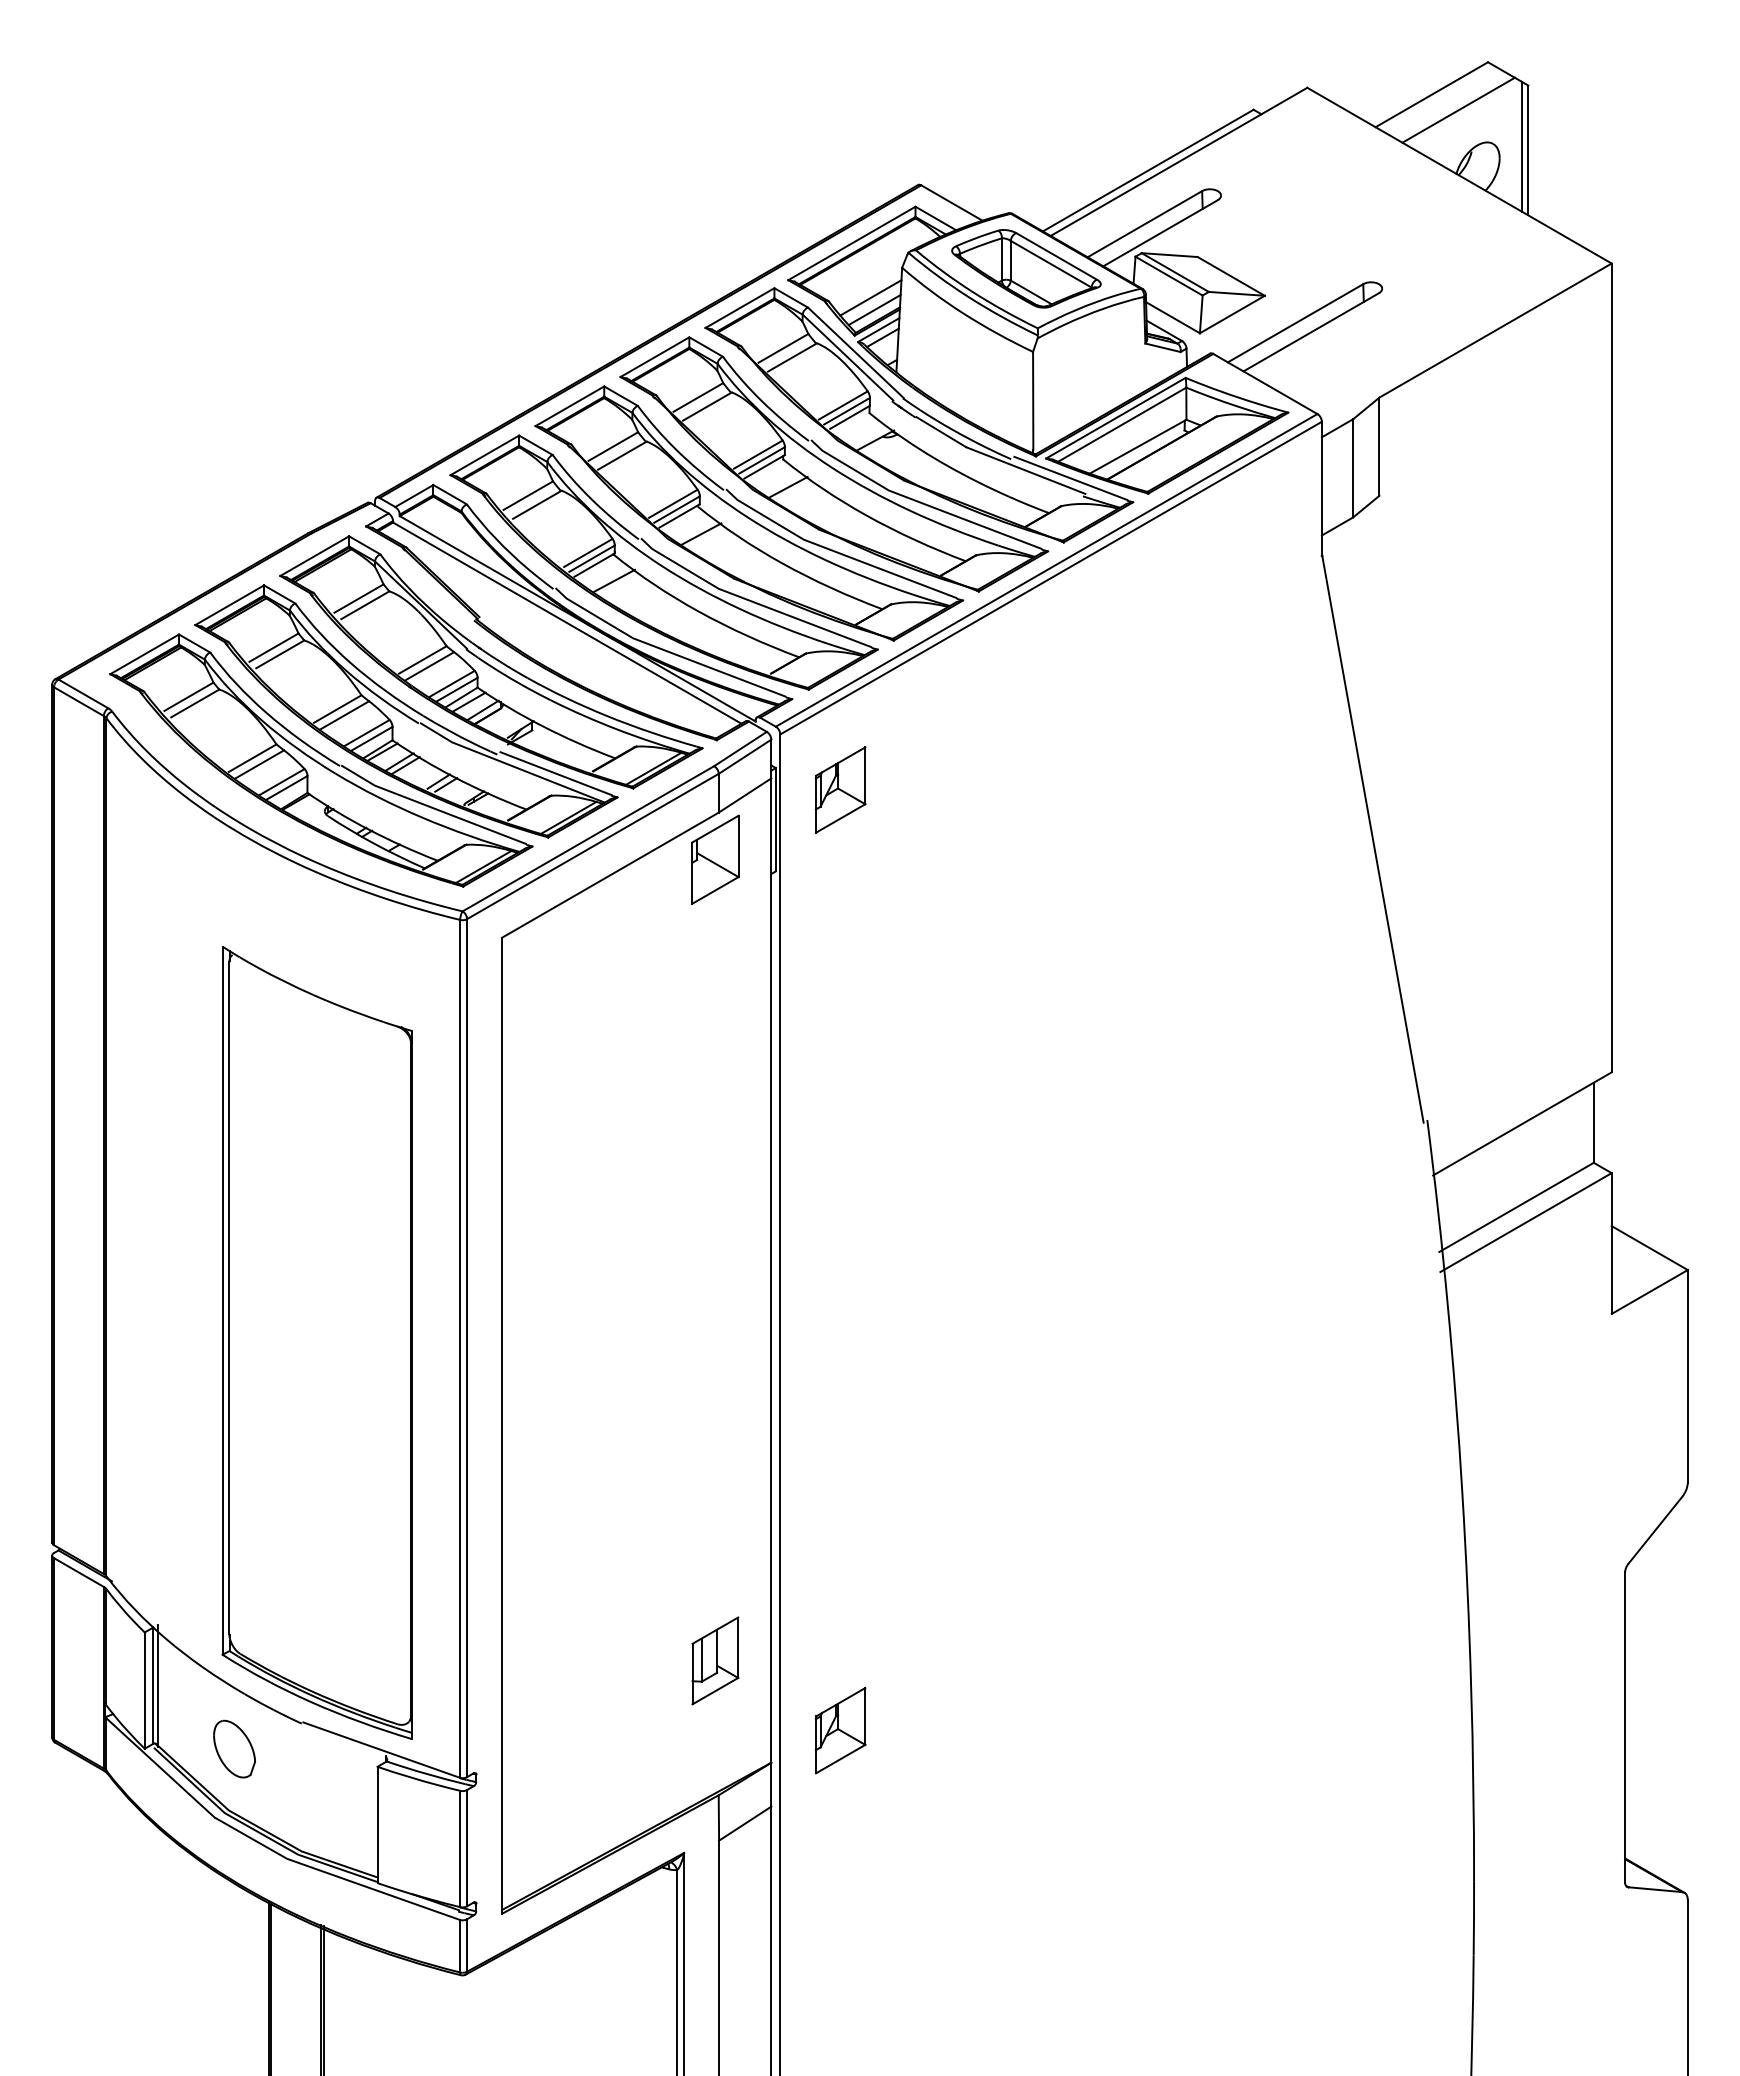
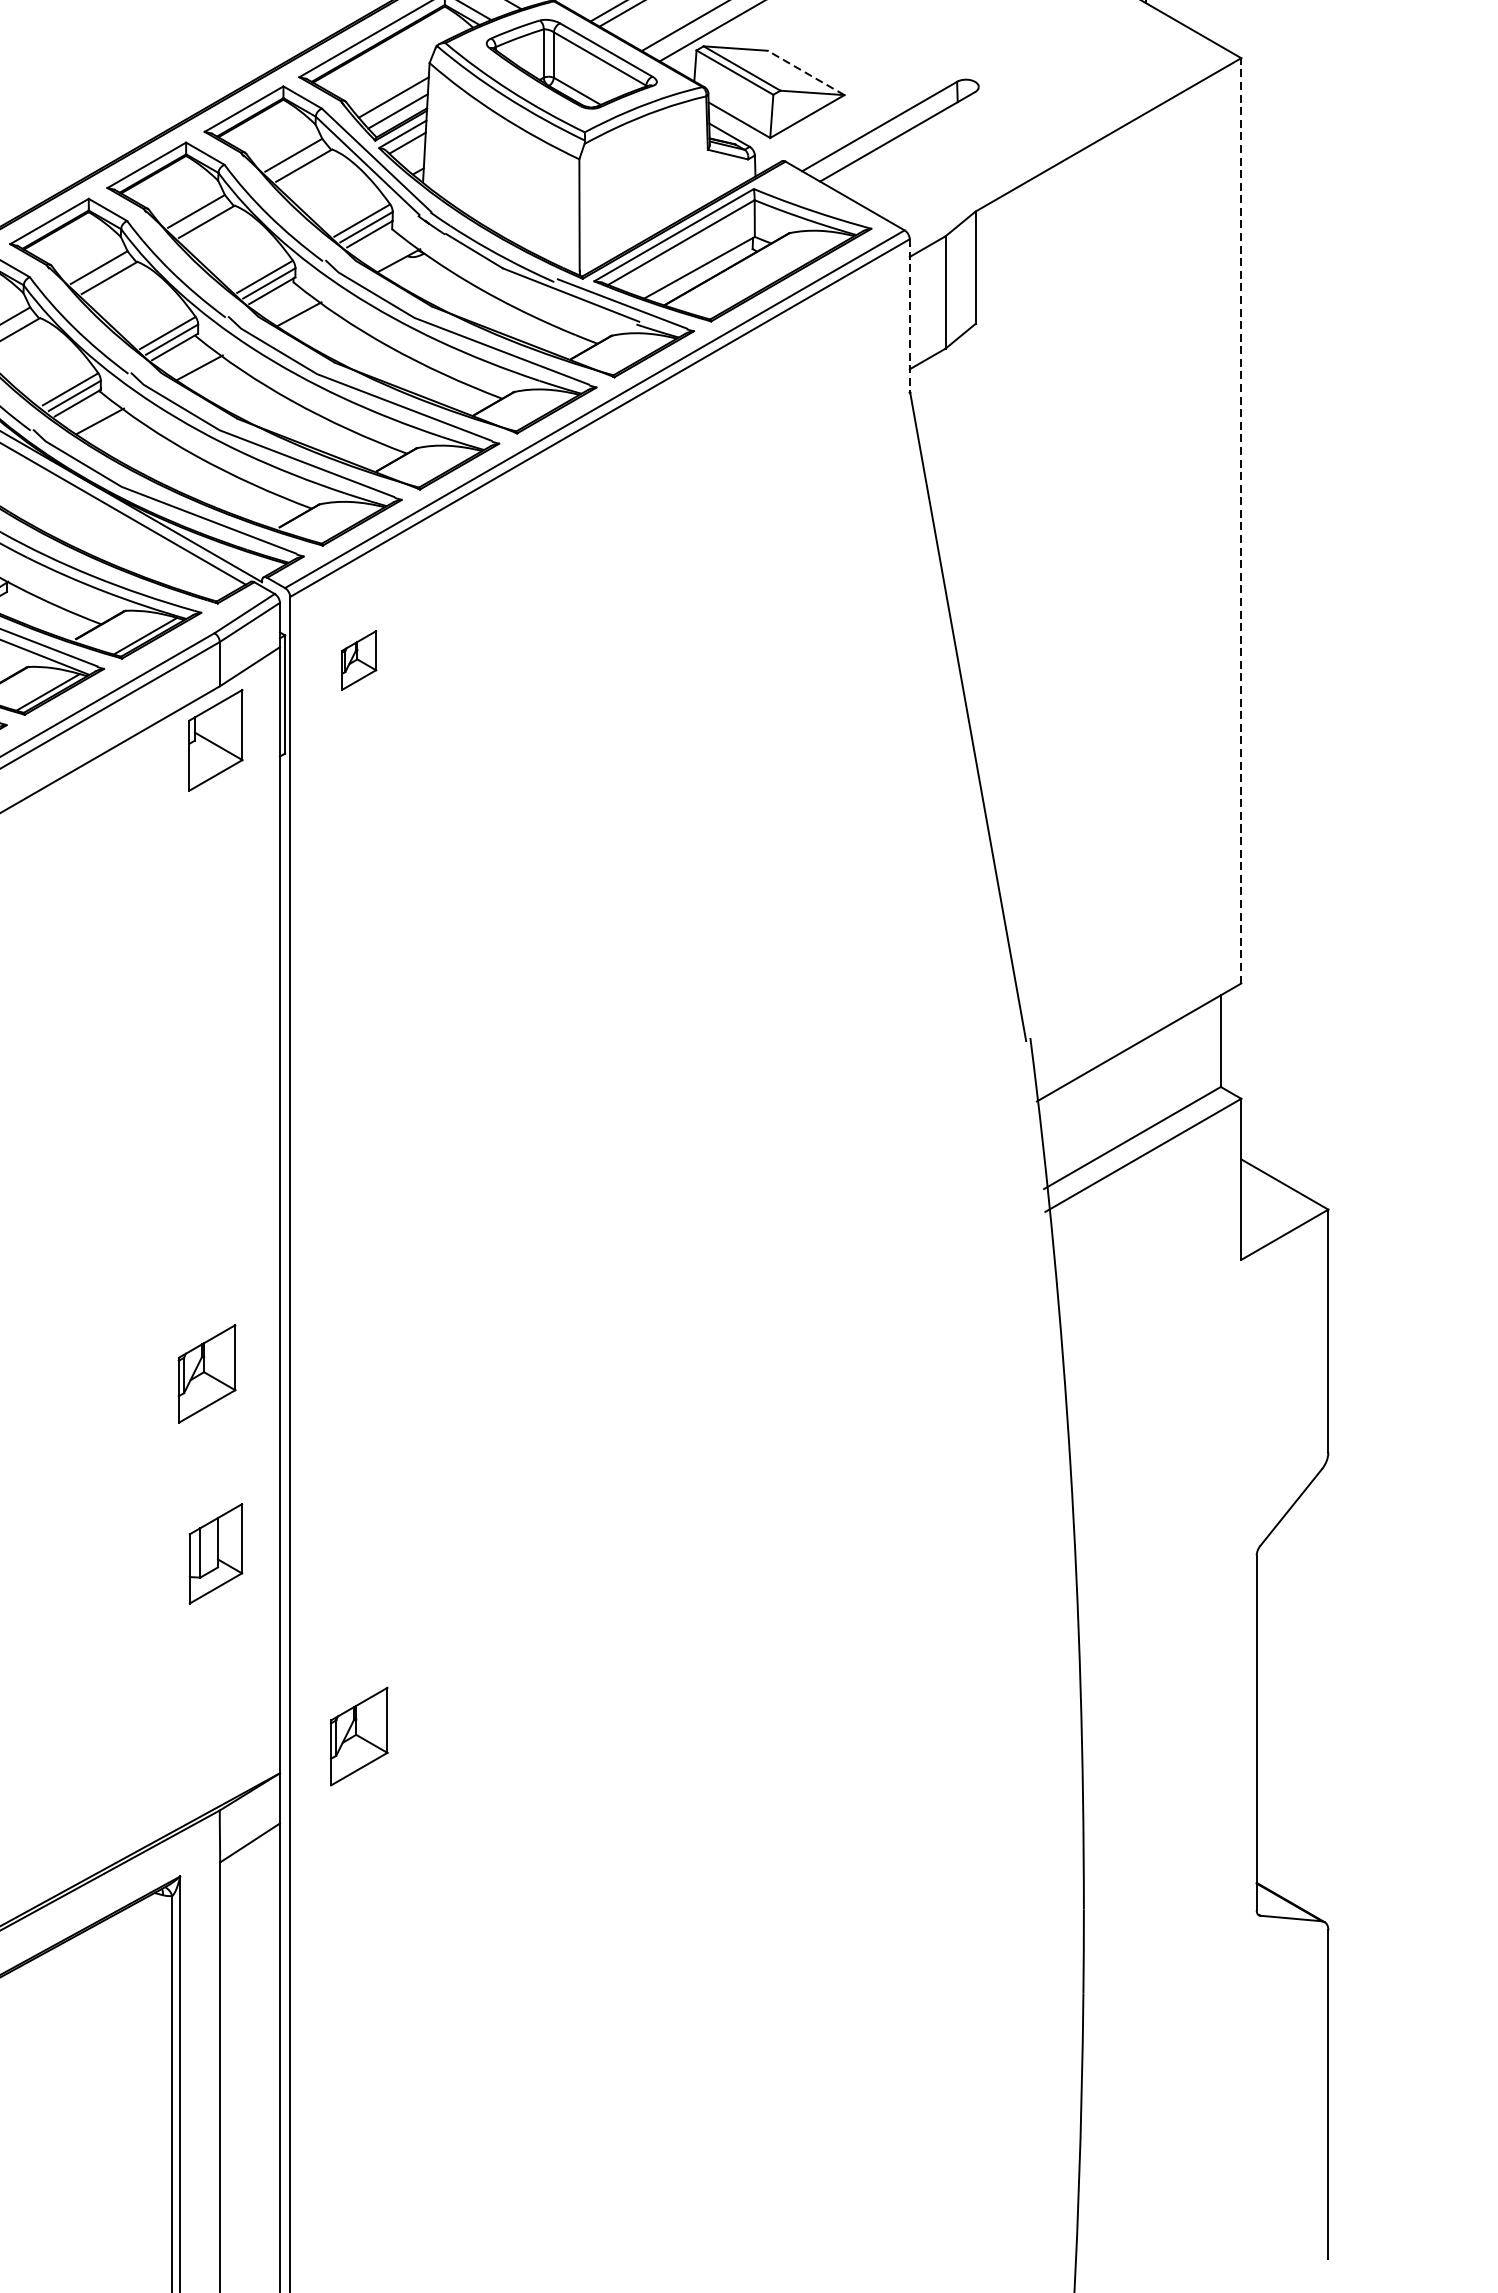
line: (1231, 276) -> (806, 73), solid -> dashed
line: (1321, 489) -> (909, 316), solid -> dashed
line: (1611, 667) -> (1241, 520), solid -> dashed
part: (840, 789) -> (359, 659), size x0.6
part: (707, 1413) -> (206, 1373), added
part: (715, 1660) -> (216, 1553), moved

